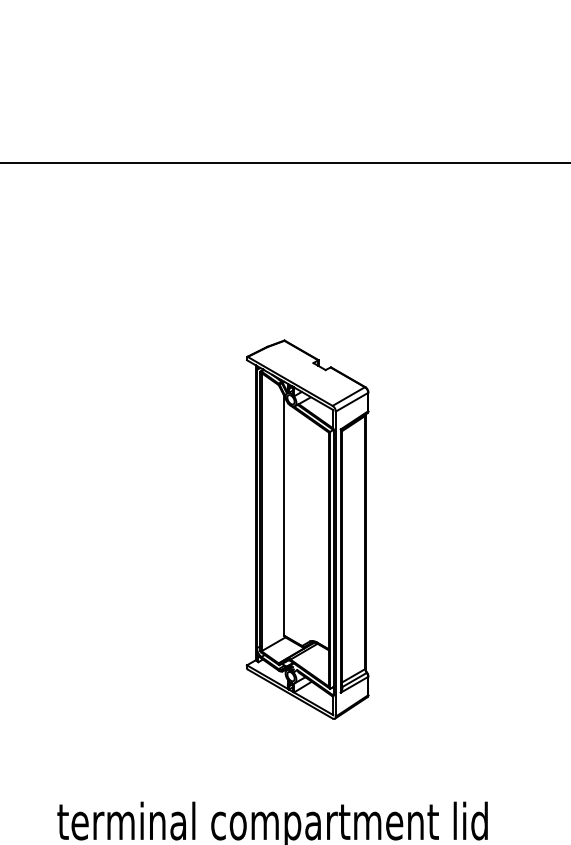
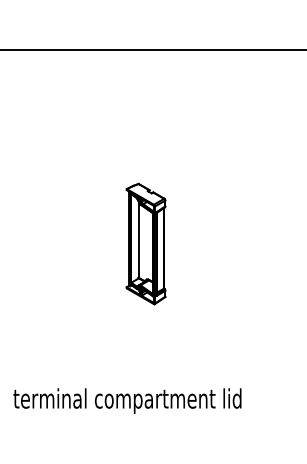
part: (306, 528) -> (145, 243), size x0.6

